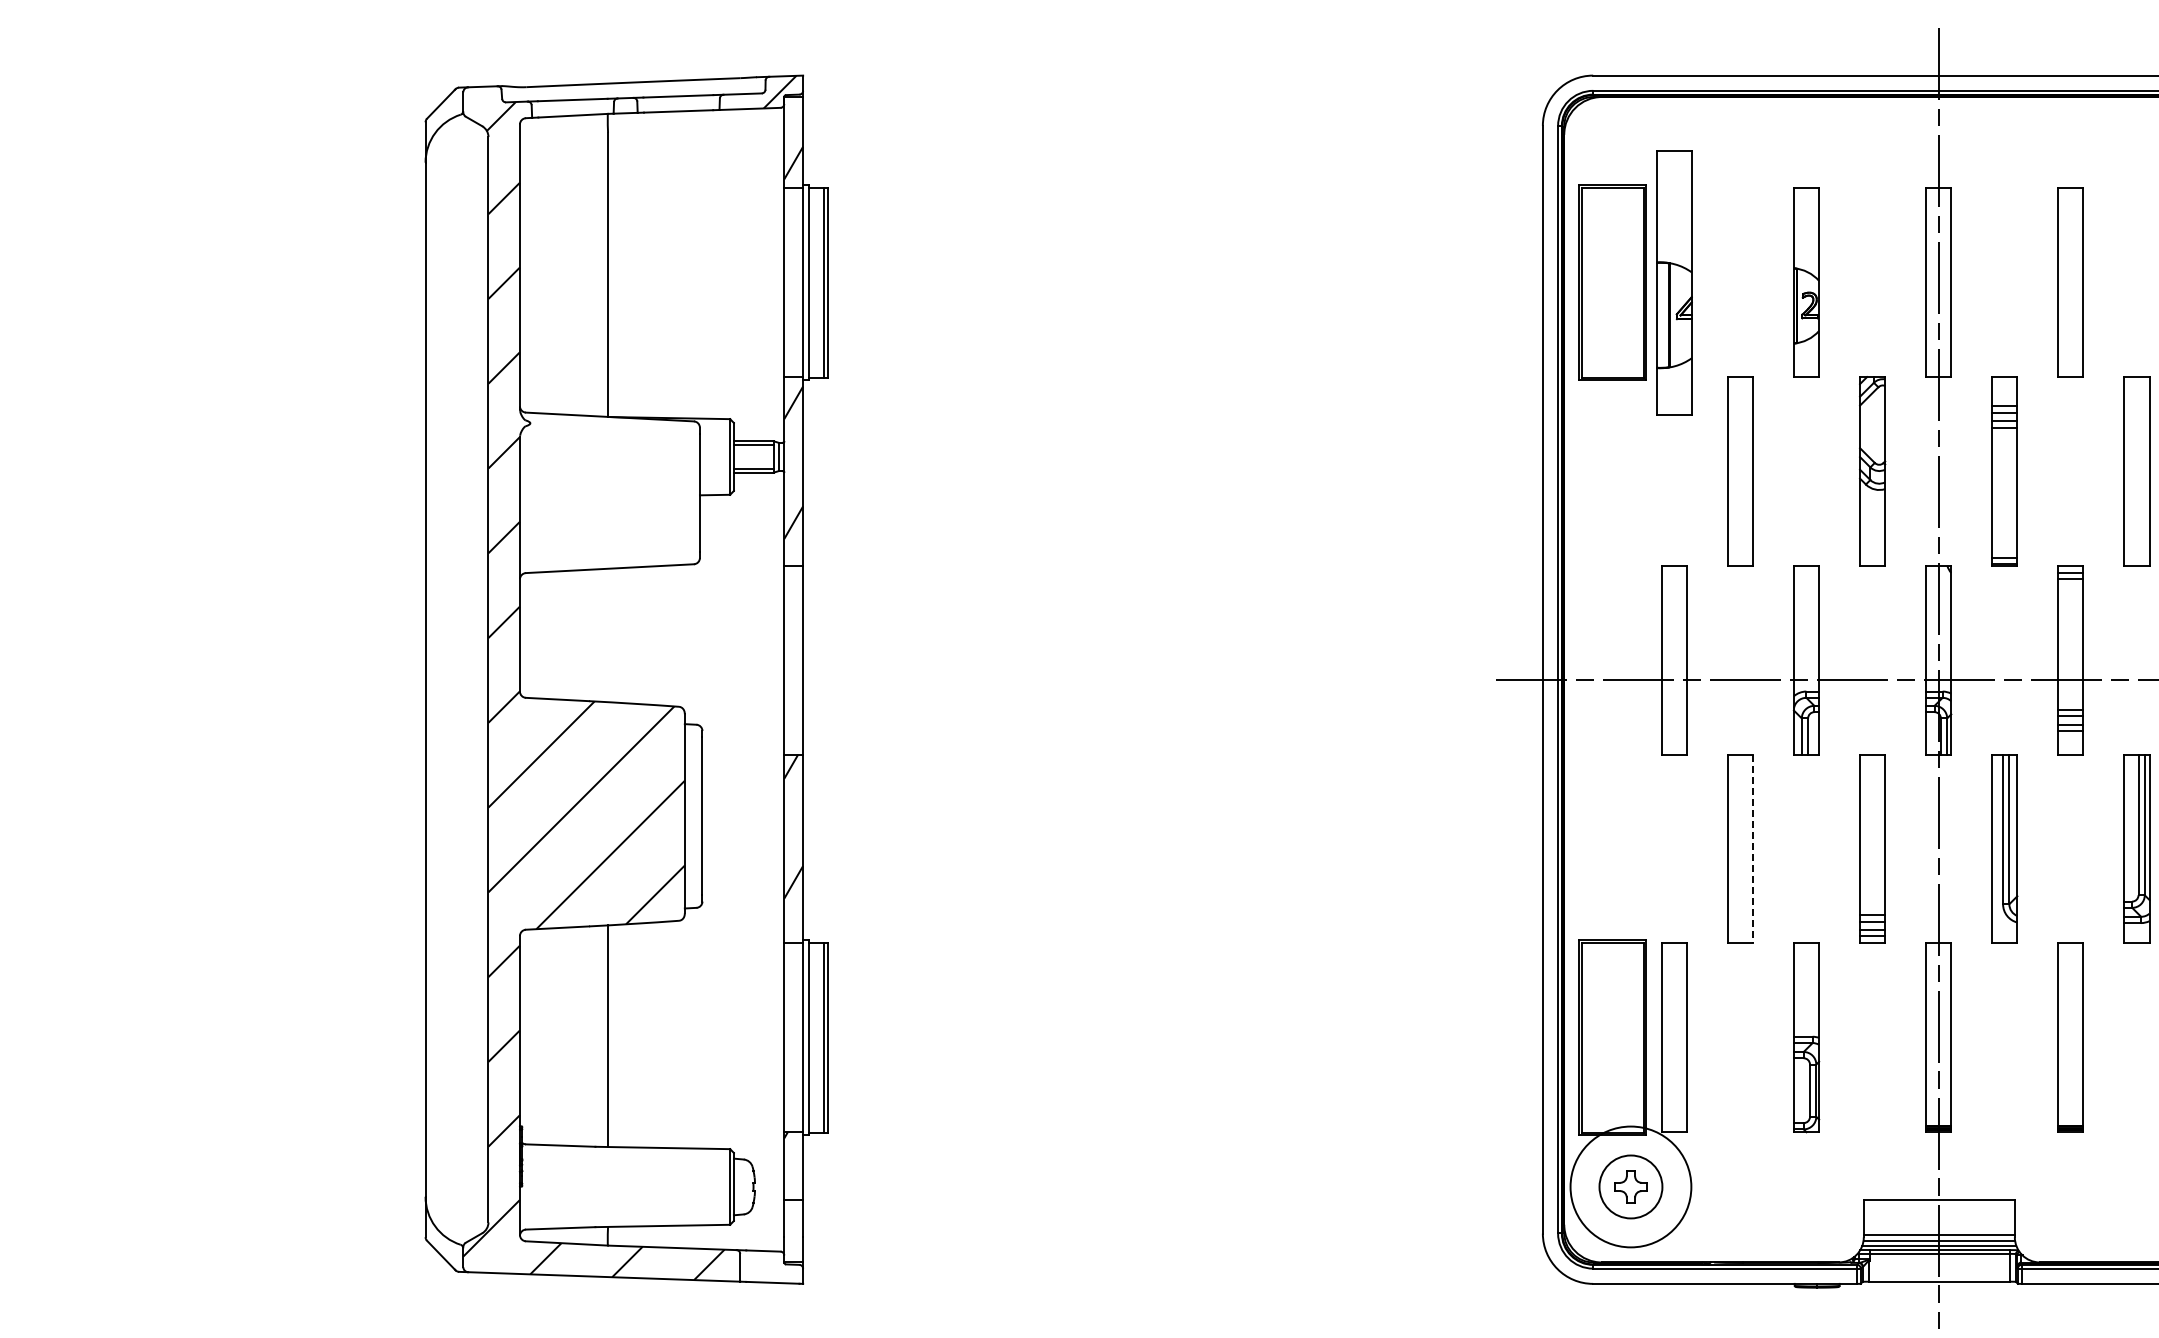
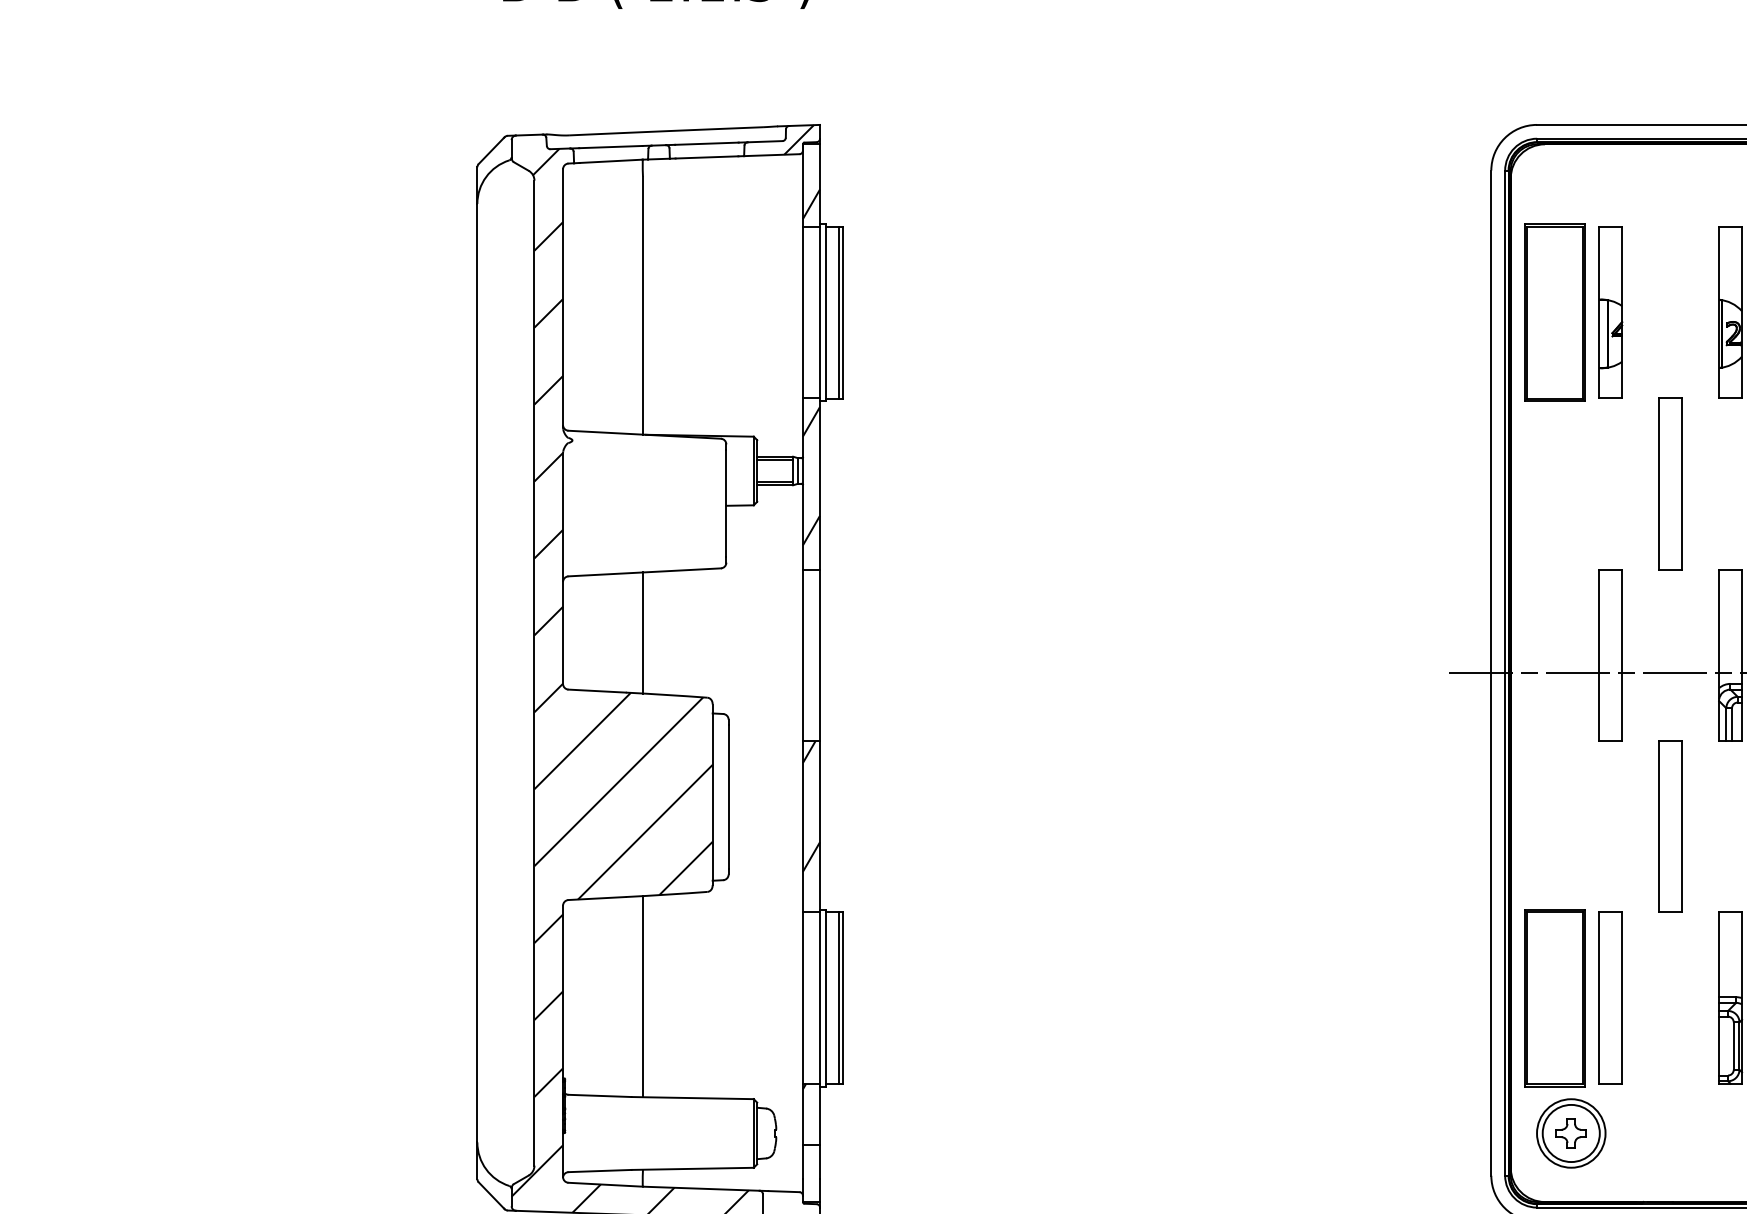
part: (1674, 282) -> (1610, 312), size x0.71
line: (608, 635) -> (643, 633), added
line: (1753, 849) -> (1682, 827), dashed -> solid
circle: (1630, 1186) -> (1570, 1133), size x0.62

